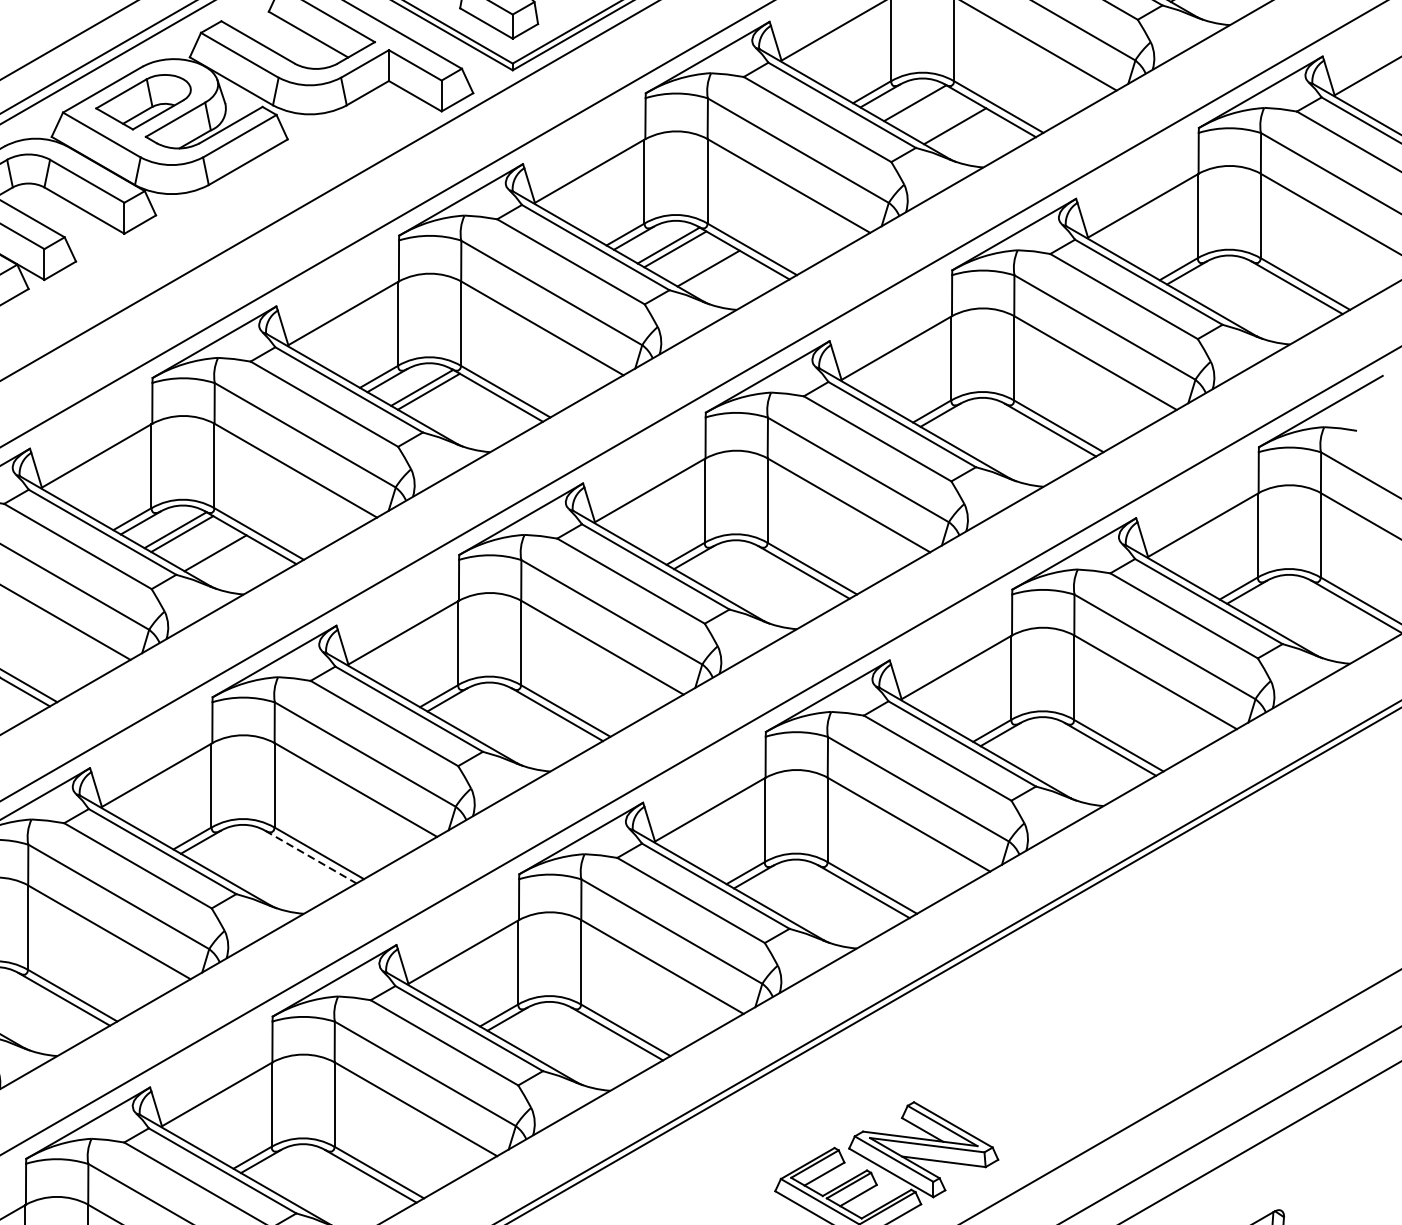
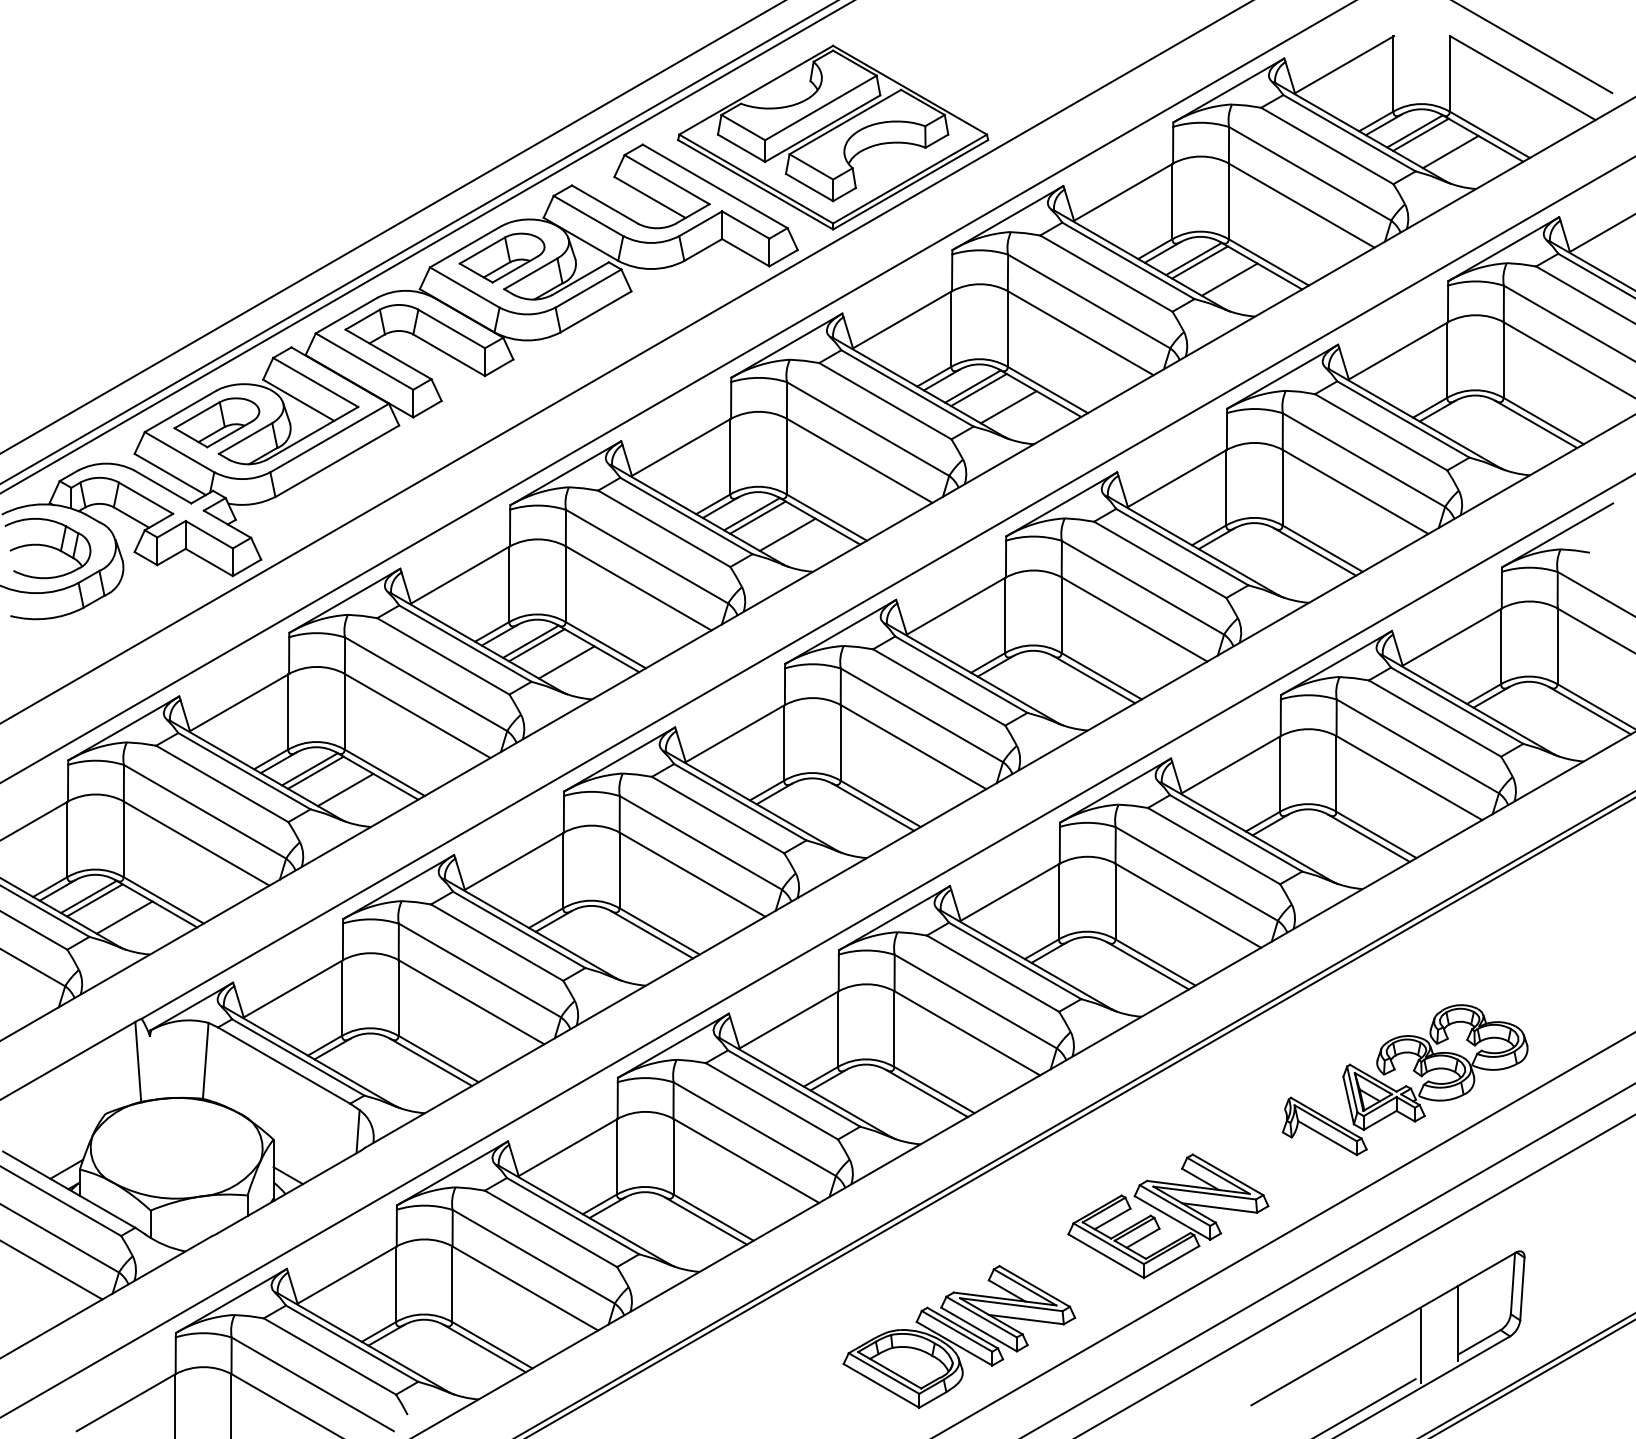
line: (921, 107) -> (1199, 262), added
line: (461, 410) -> (787, 534), added
line: (311, 857) -> (652, 935), dashed -> solid
part: (1150, 1019) -> (1404, 1080), added

